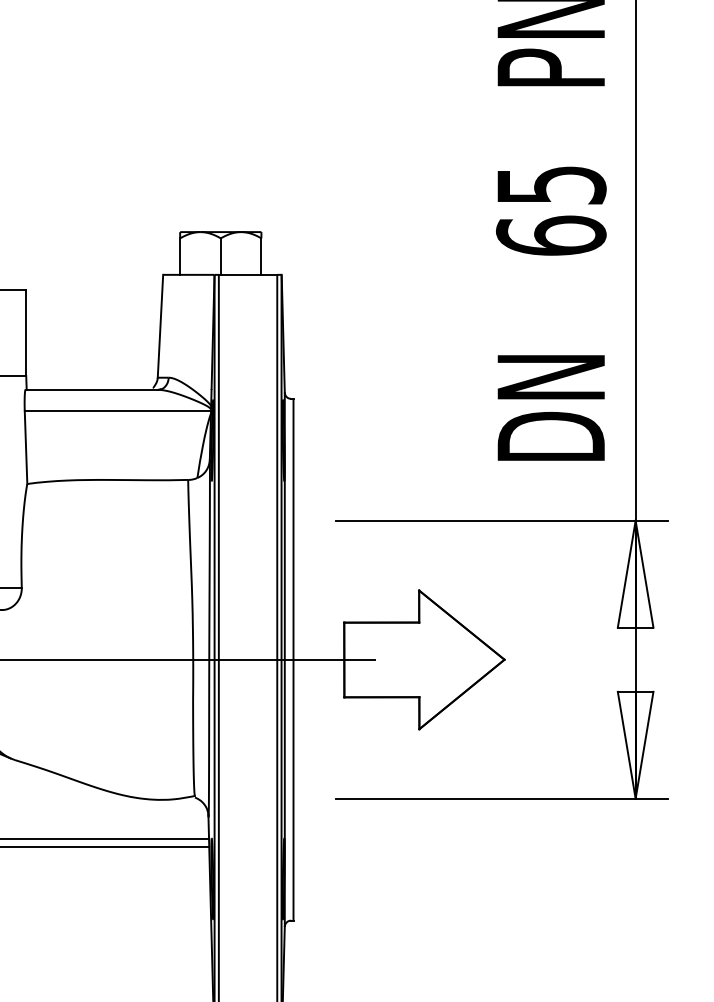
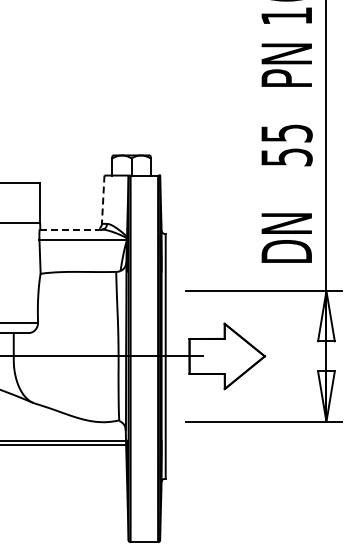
text: (550, 234) -> (286, 156), 65 -> 55
line: (161, 327) -> (103, 200), solid -> dashed
line: (90, 389) -> (70, 229), solid -> dashed

